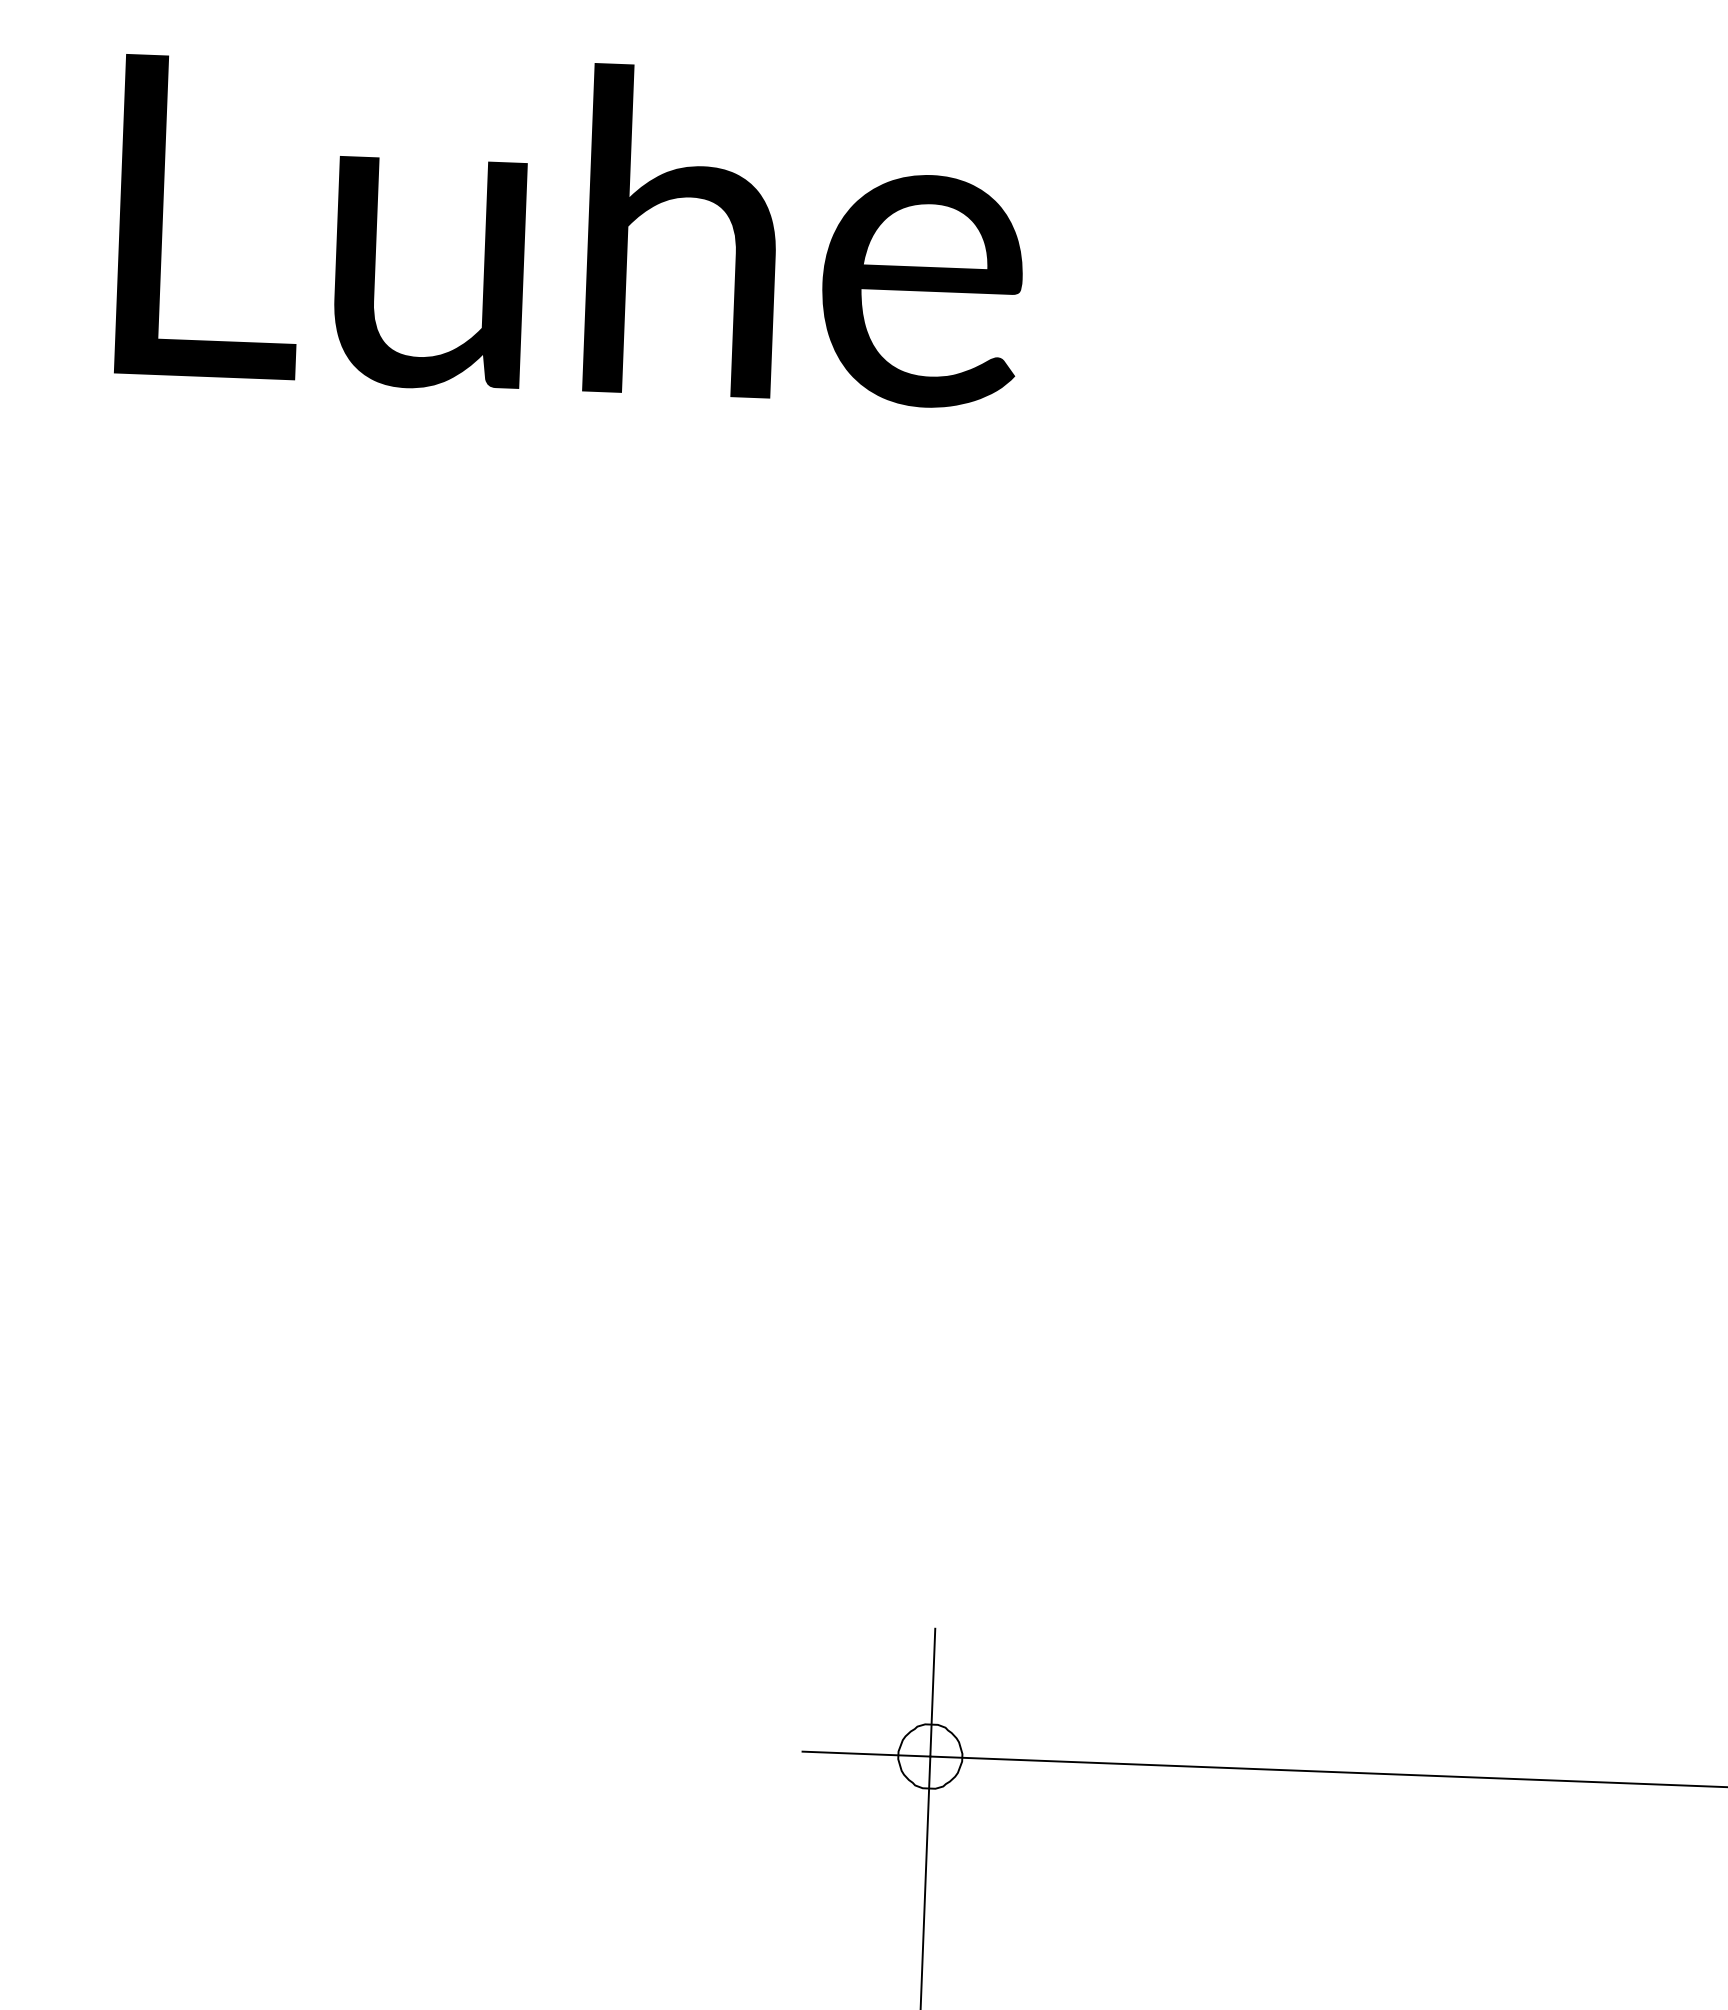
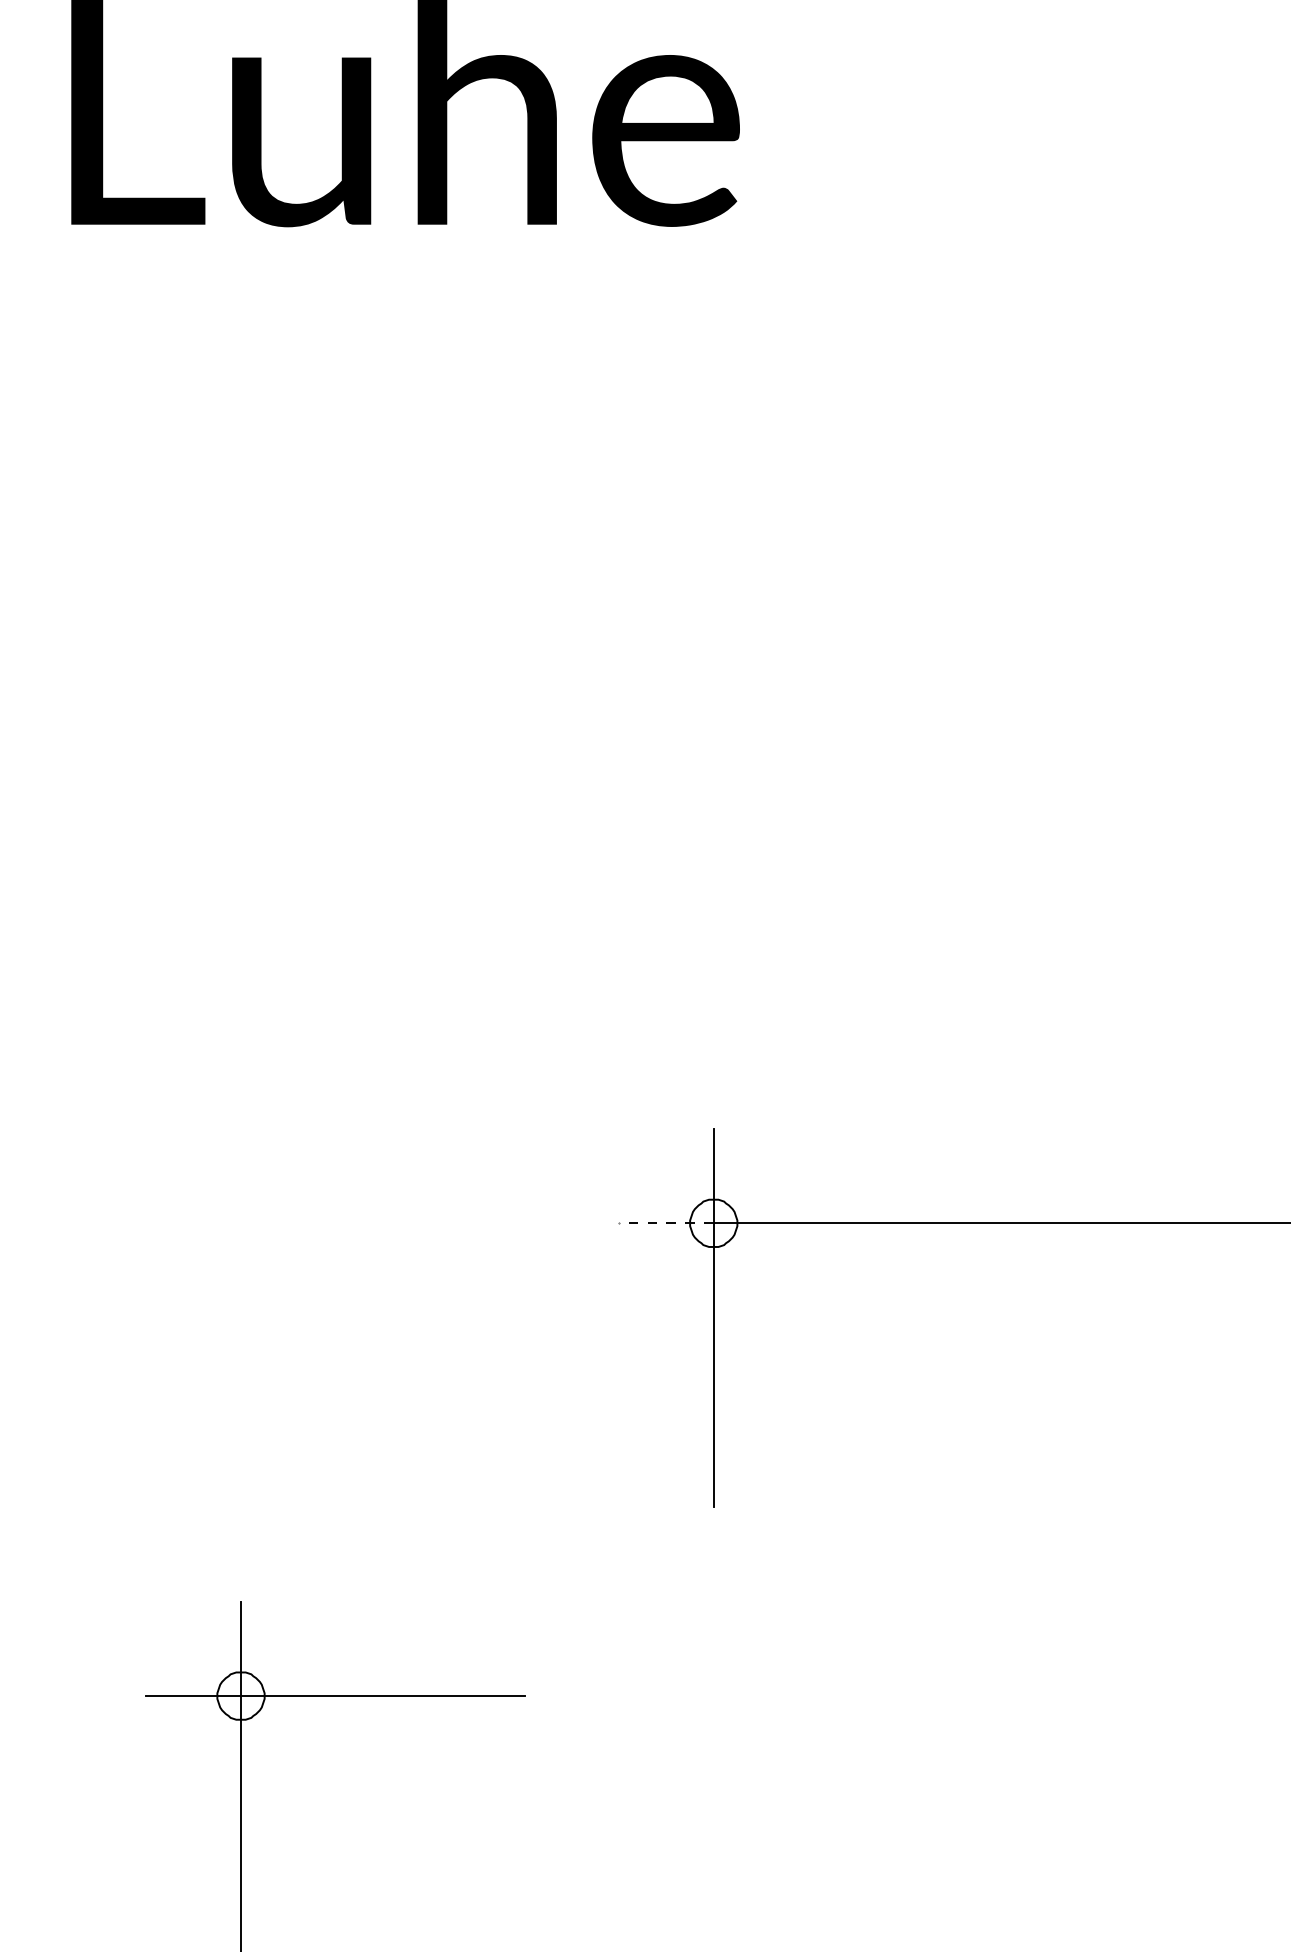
line: (865, 1754) -> (665, 1223), solid -> dashed

